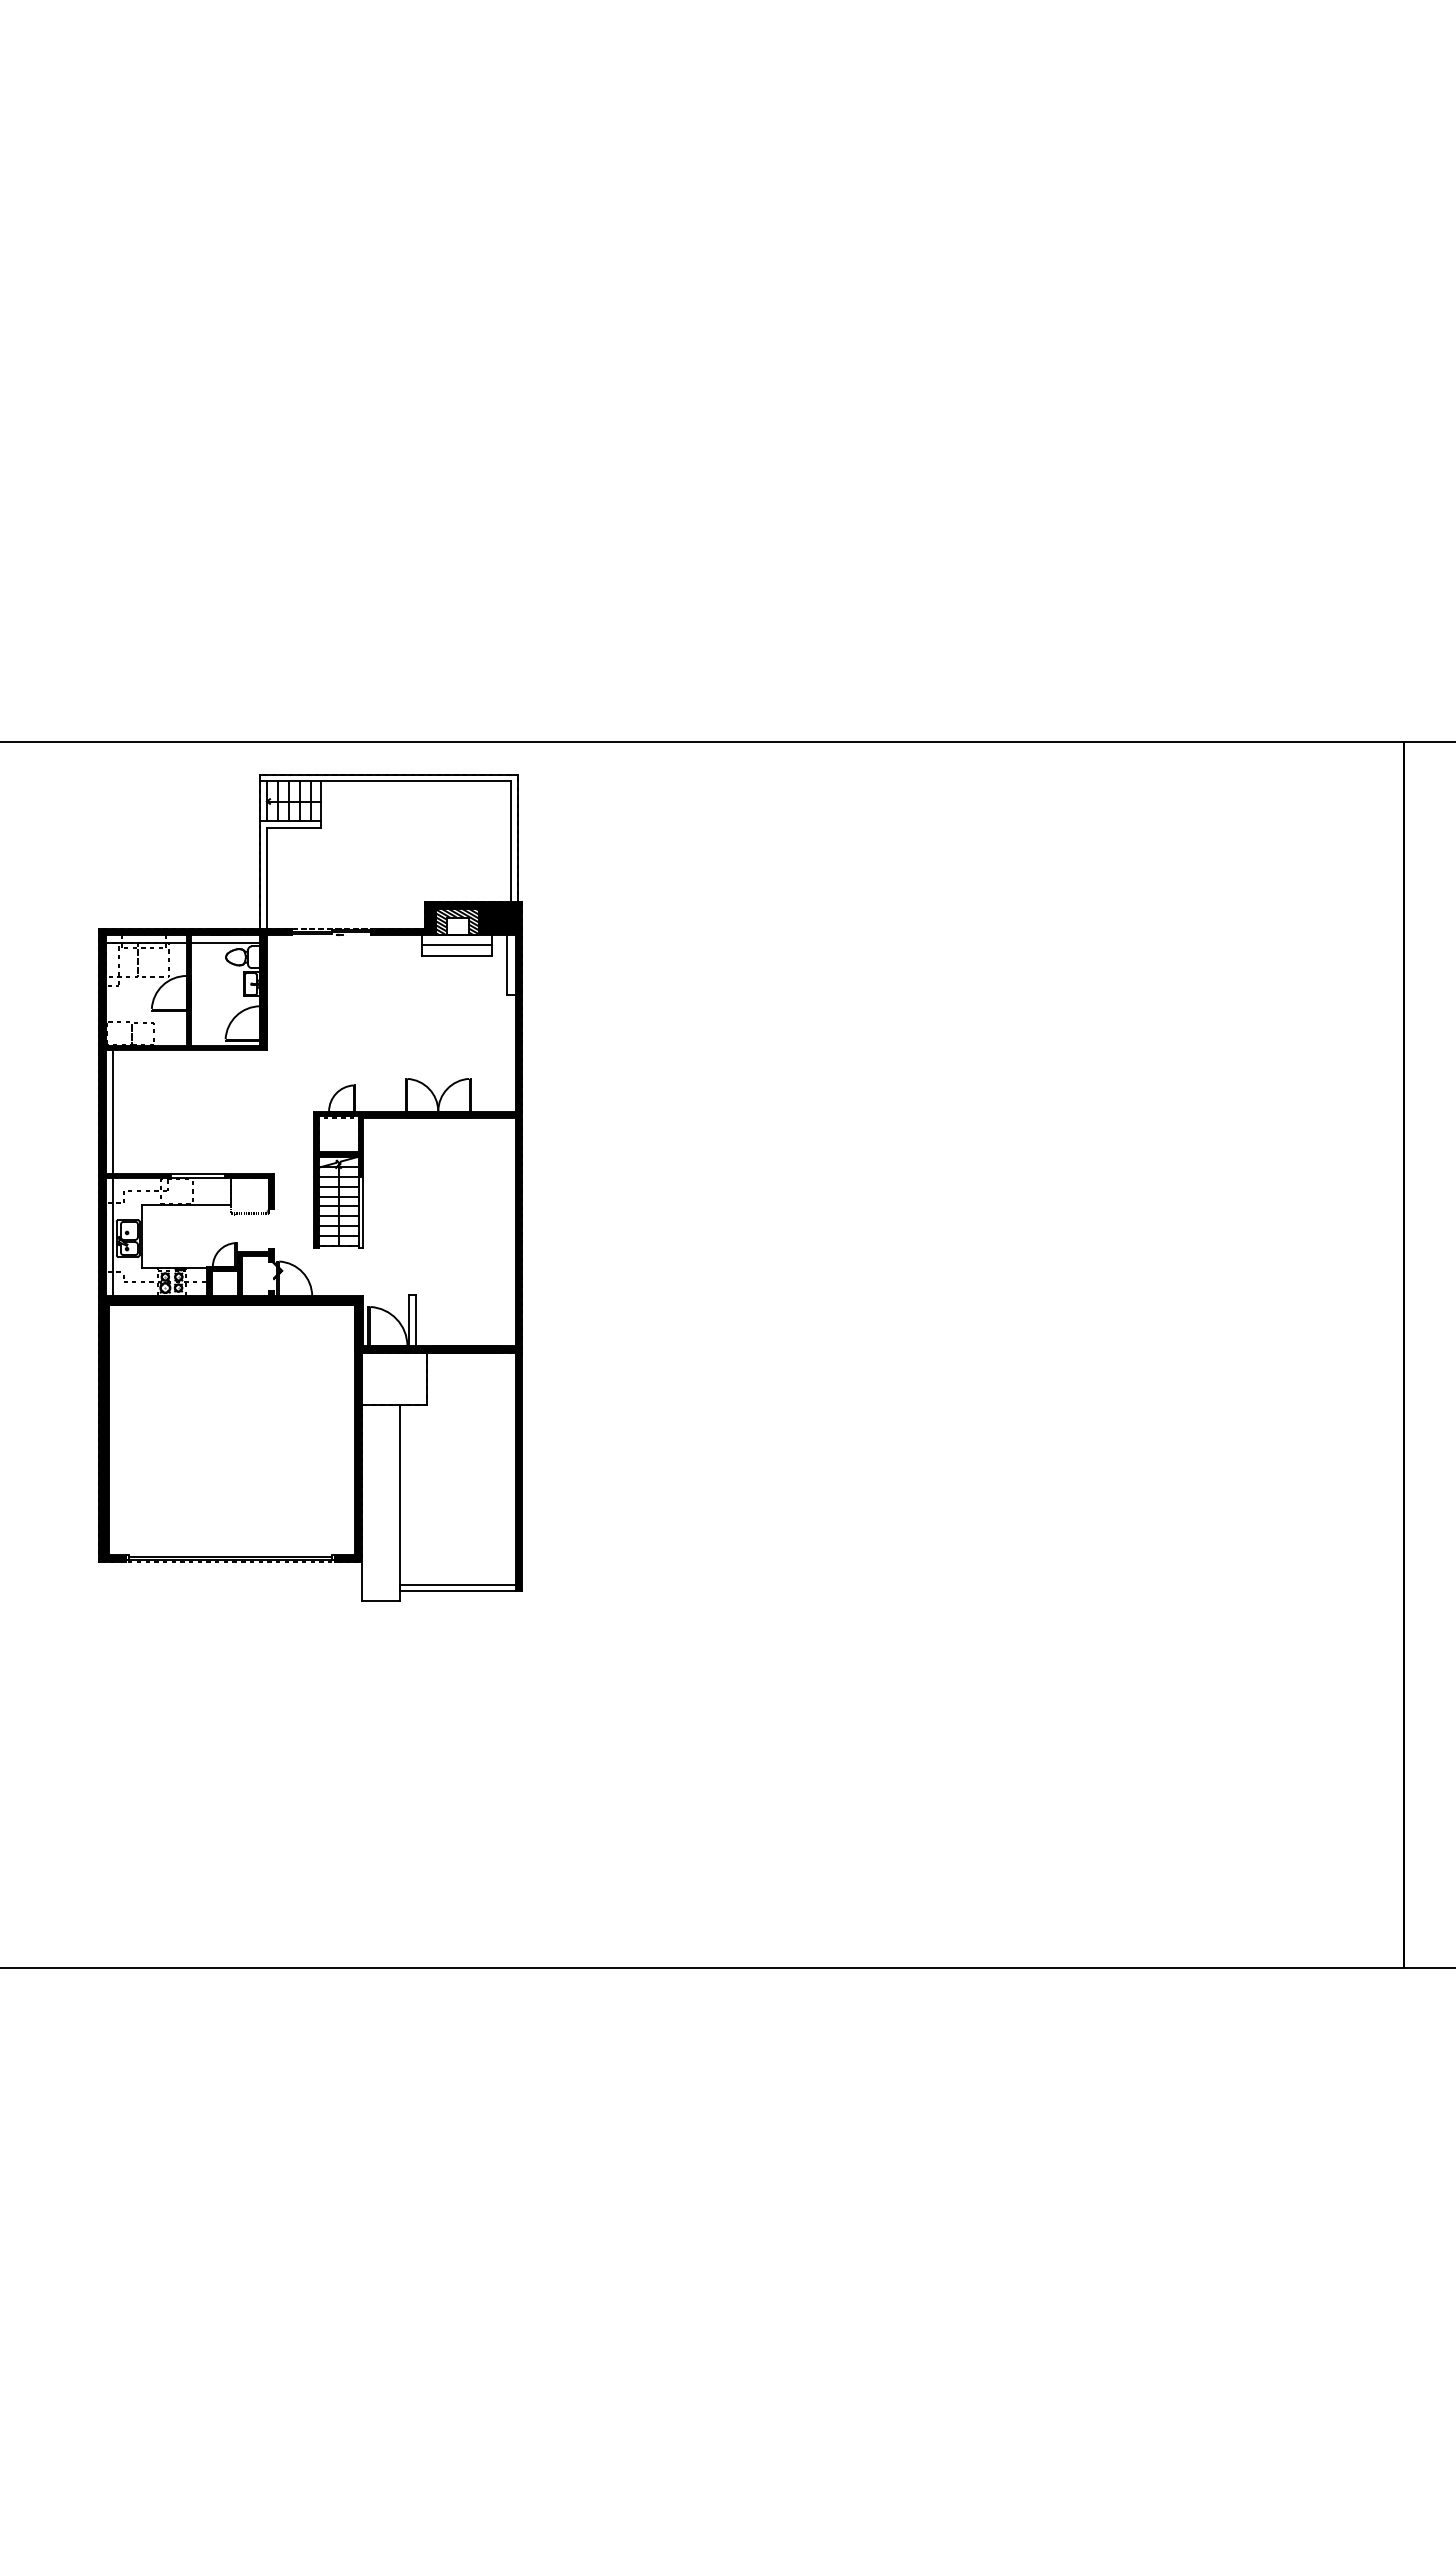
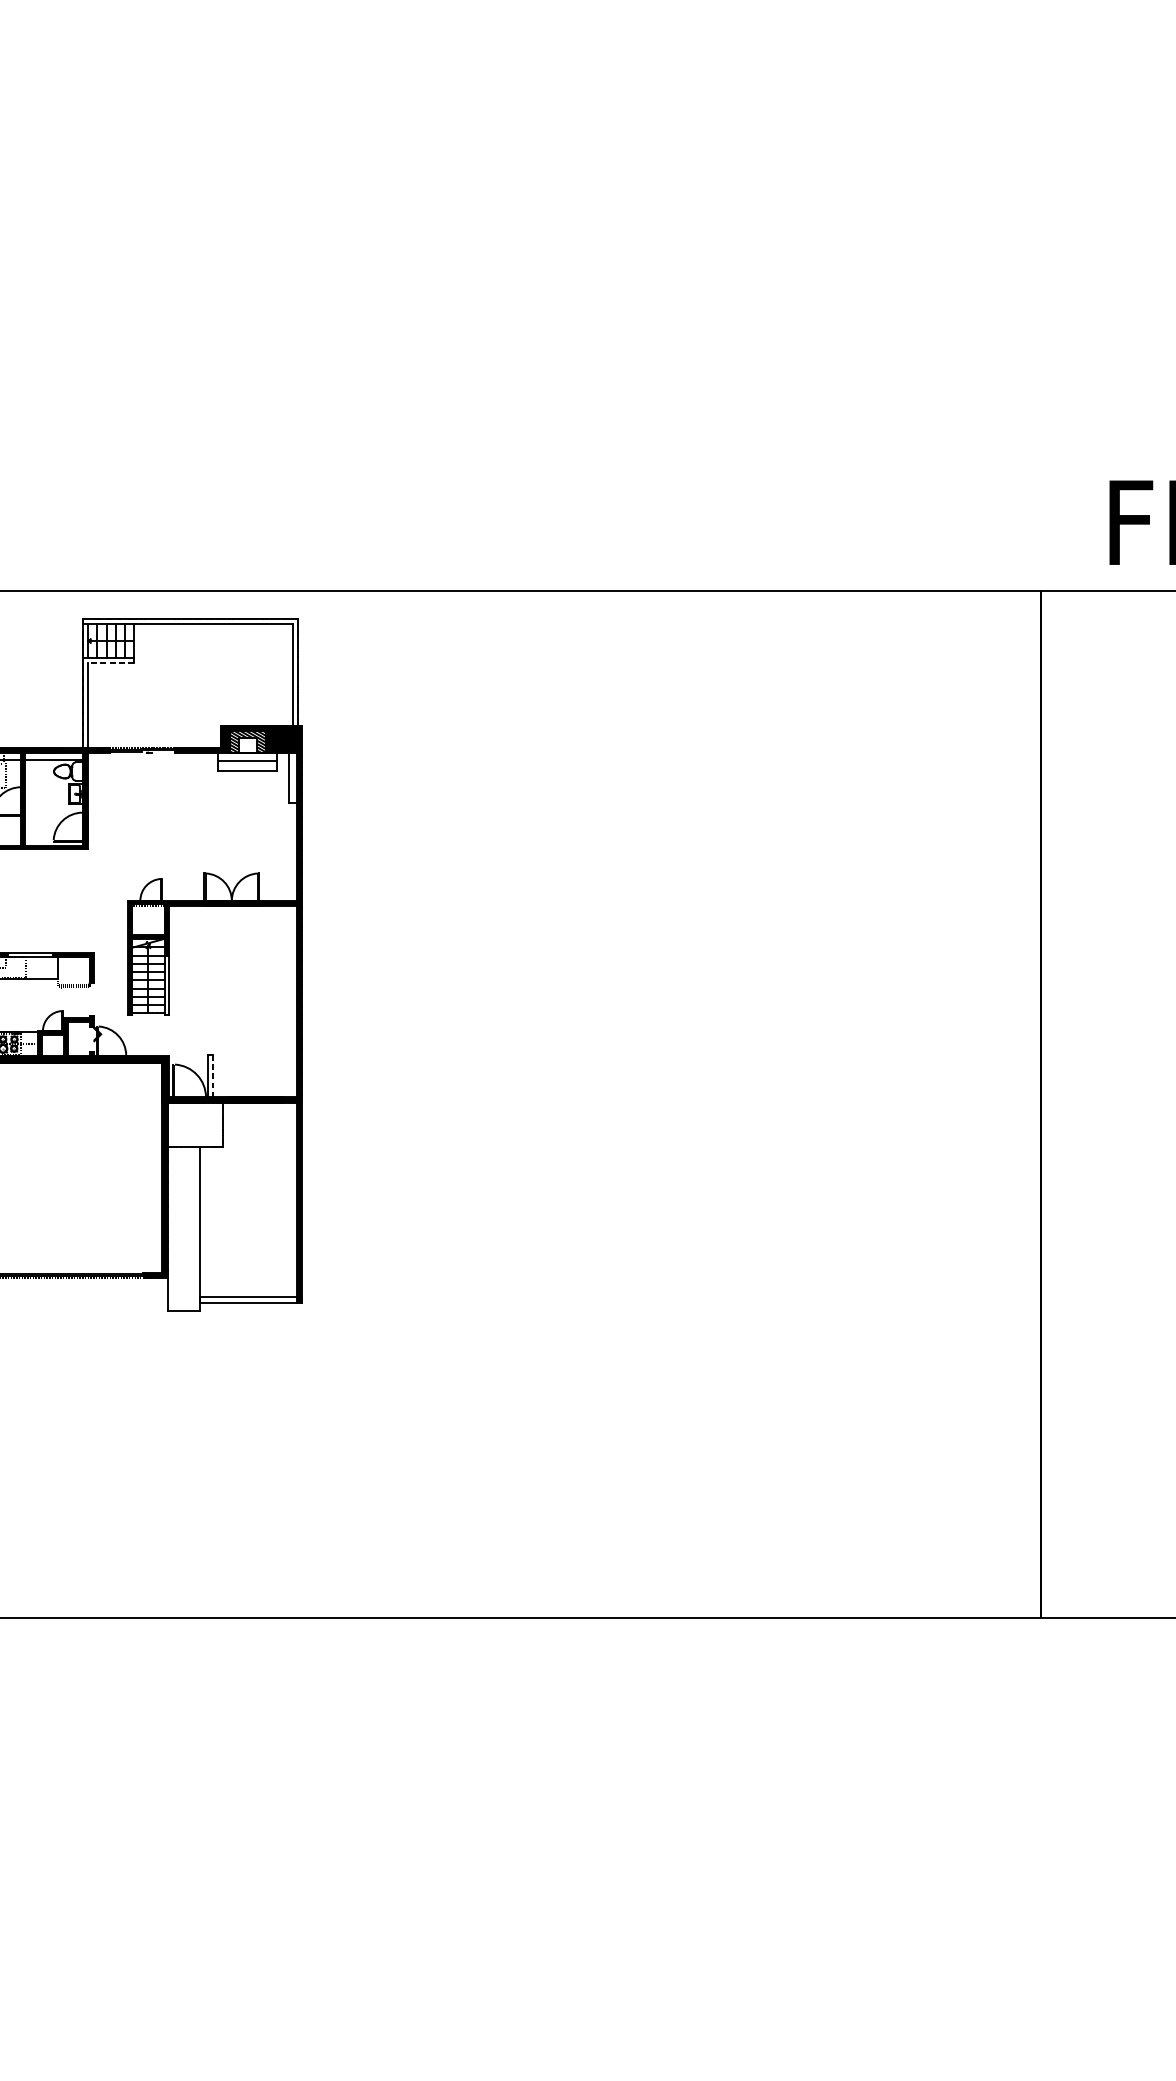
line: (293, 828) -> (110, 663), solid -> dashed
line: (415, 1321) -> (212, 1076), solid -> dashed

